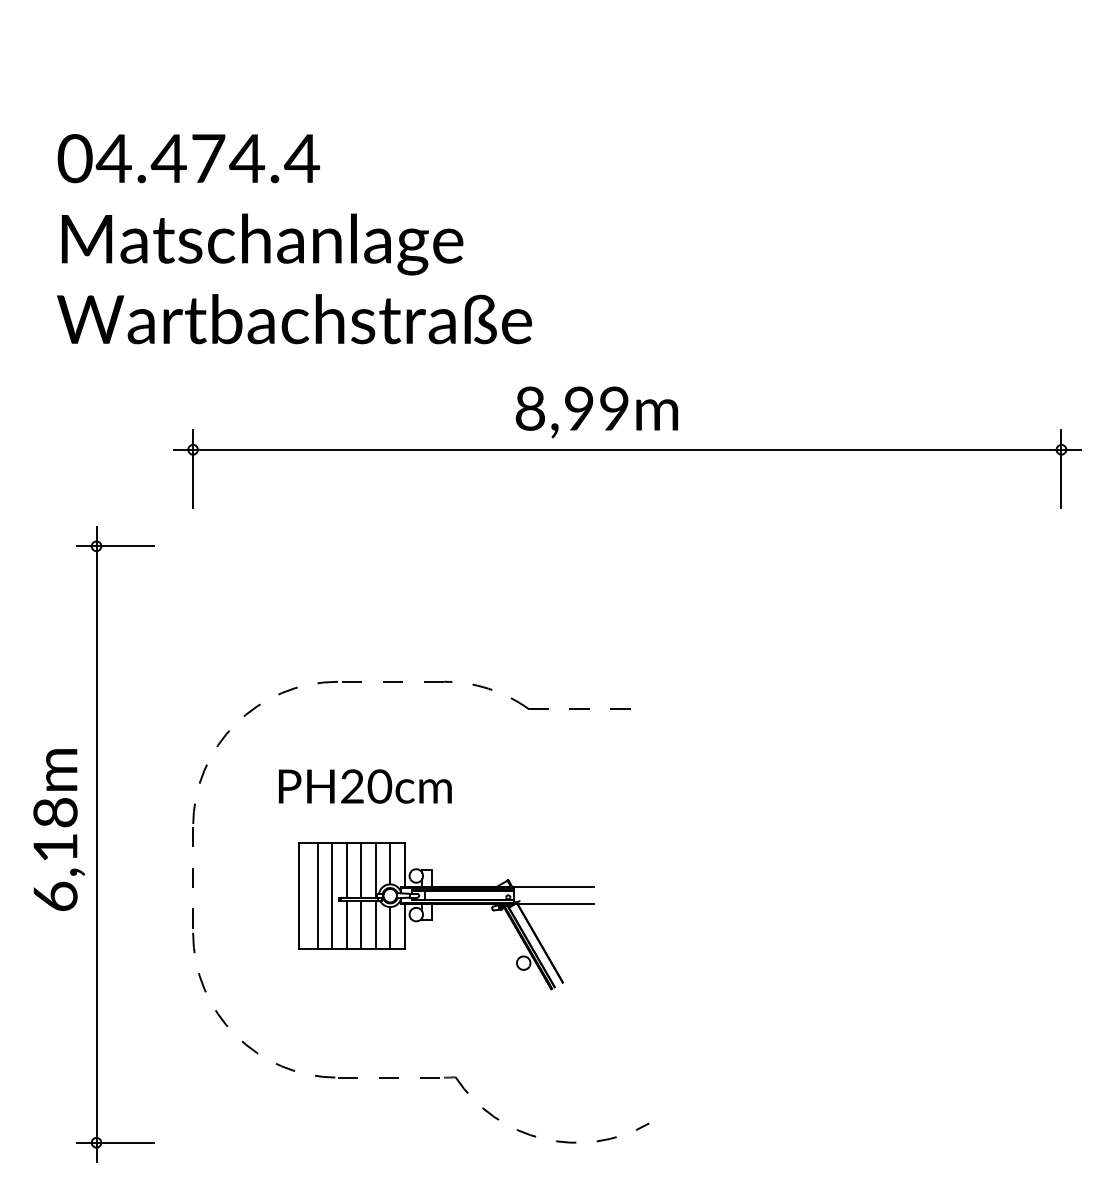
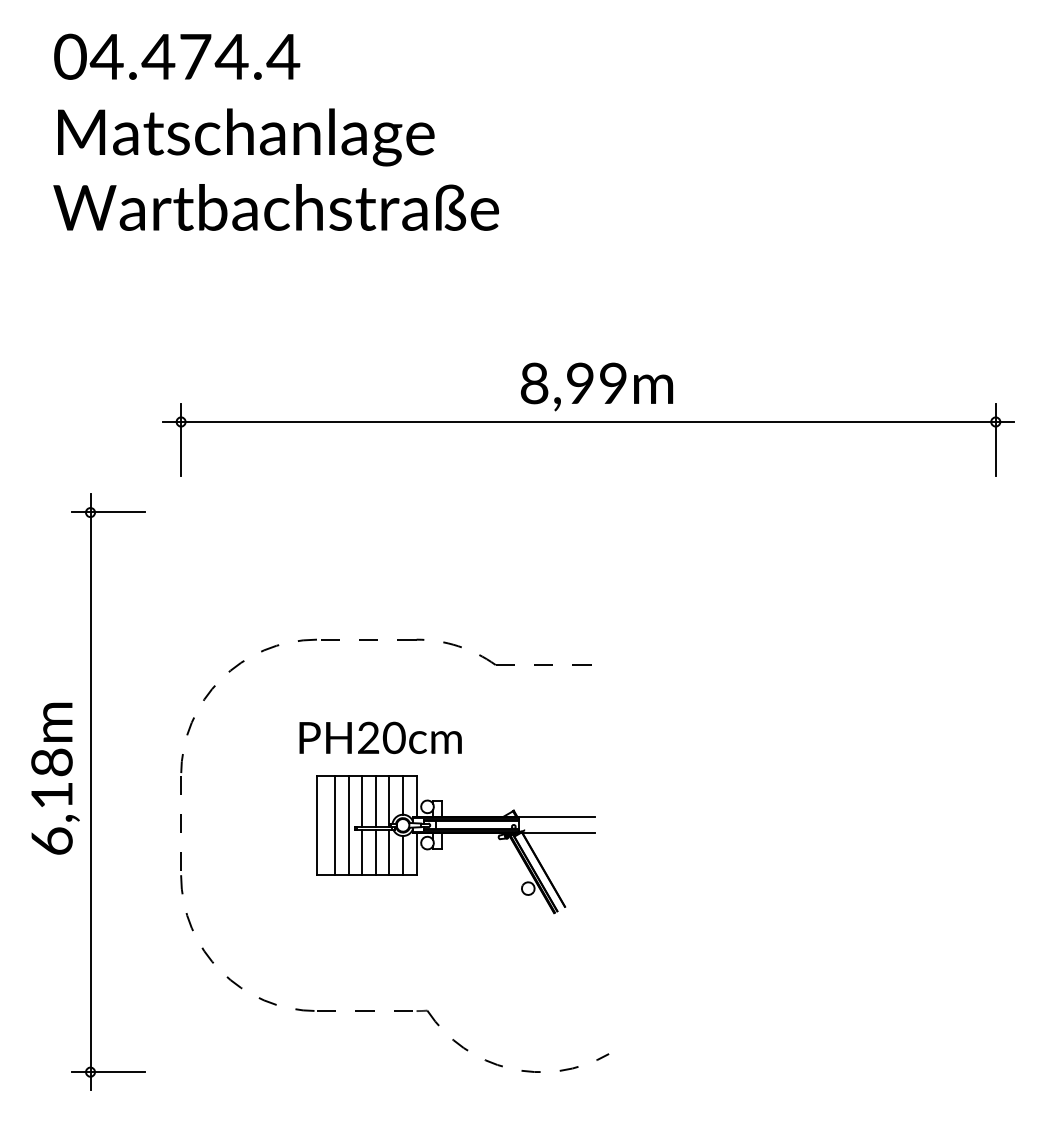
text: (294, 238) -> (276, 131), moved
text: (597, 411) -> (597, 386), moved
text: (365, 786) -> (380, 737), moved
part: (446, 904) -> (455, 833), moved

